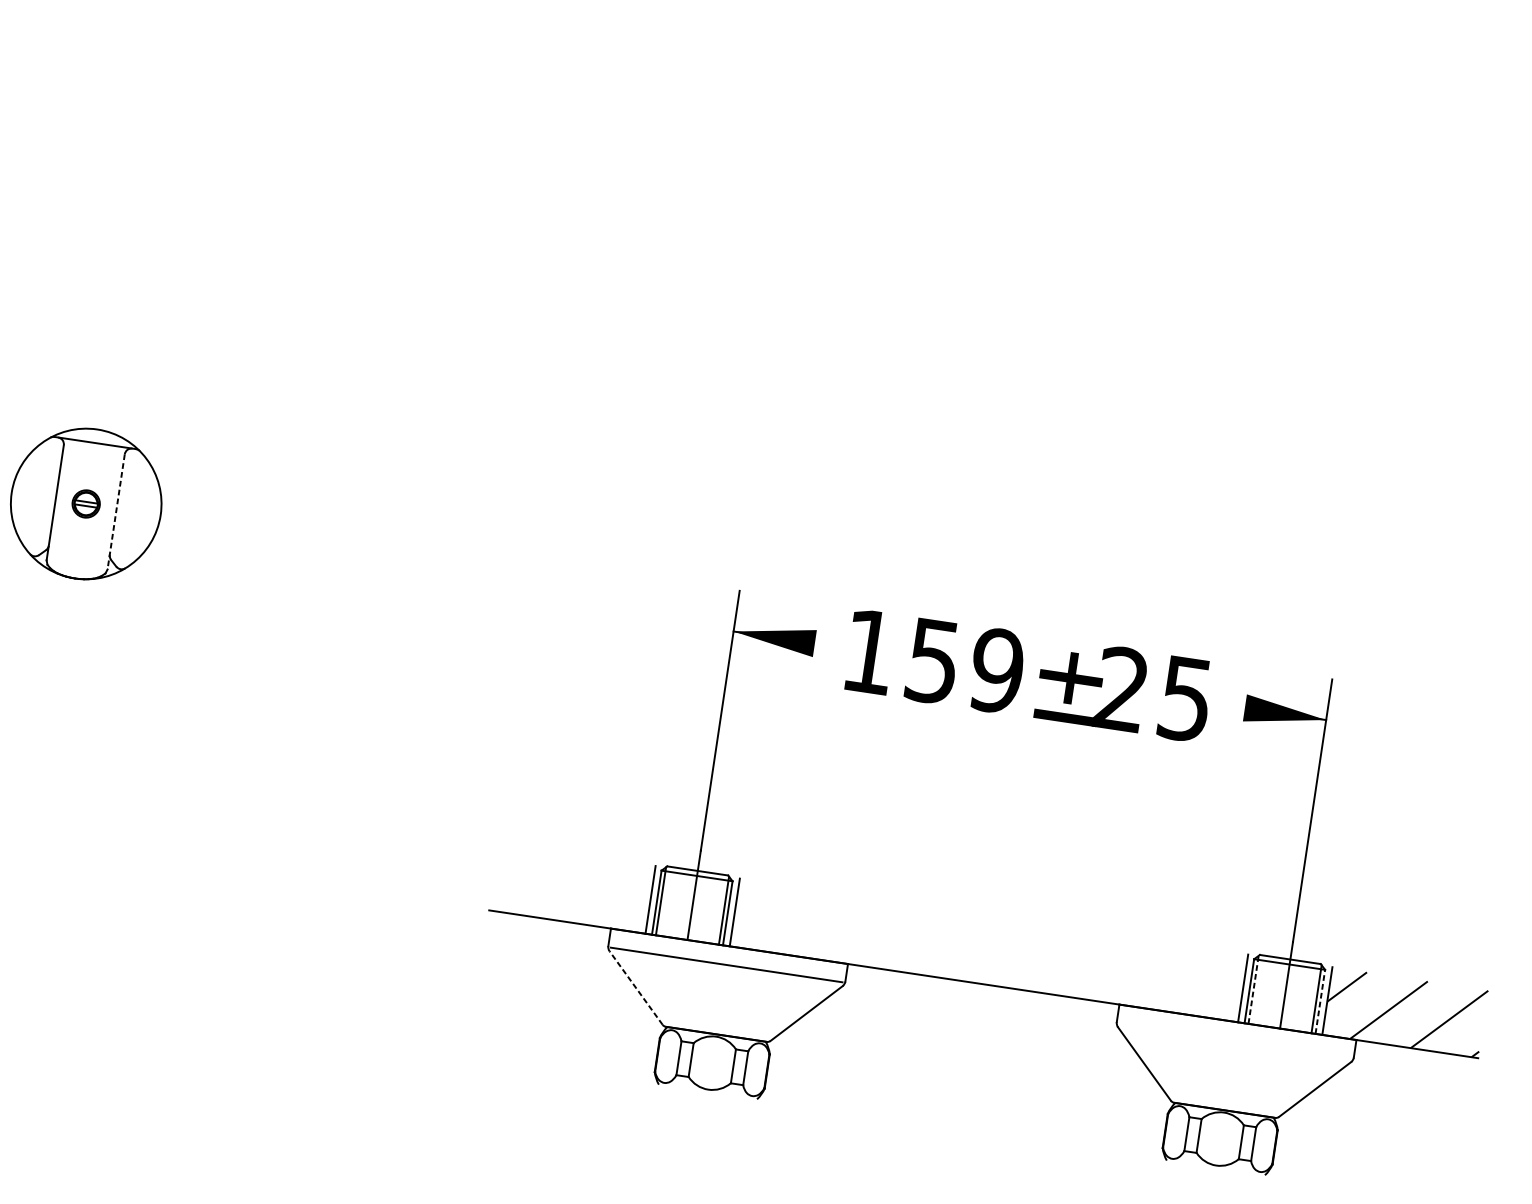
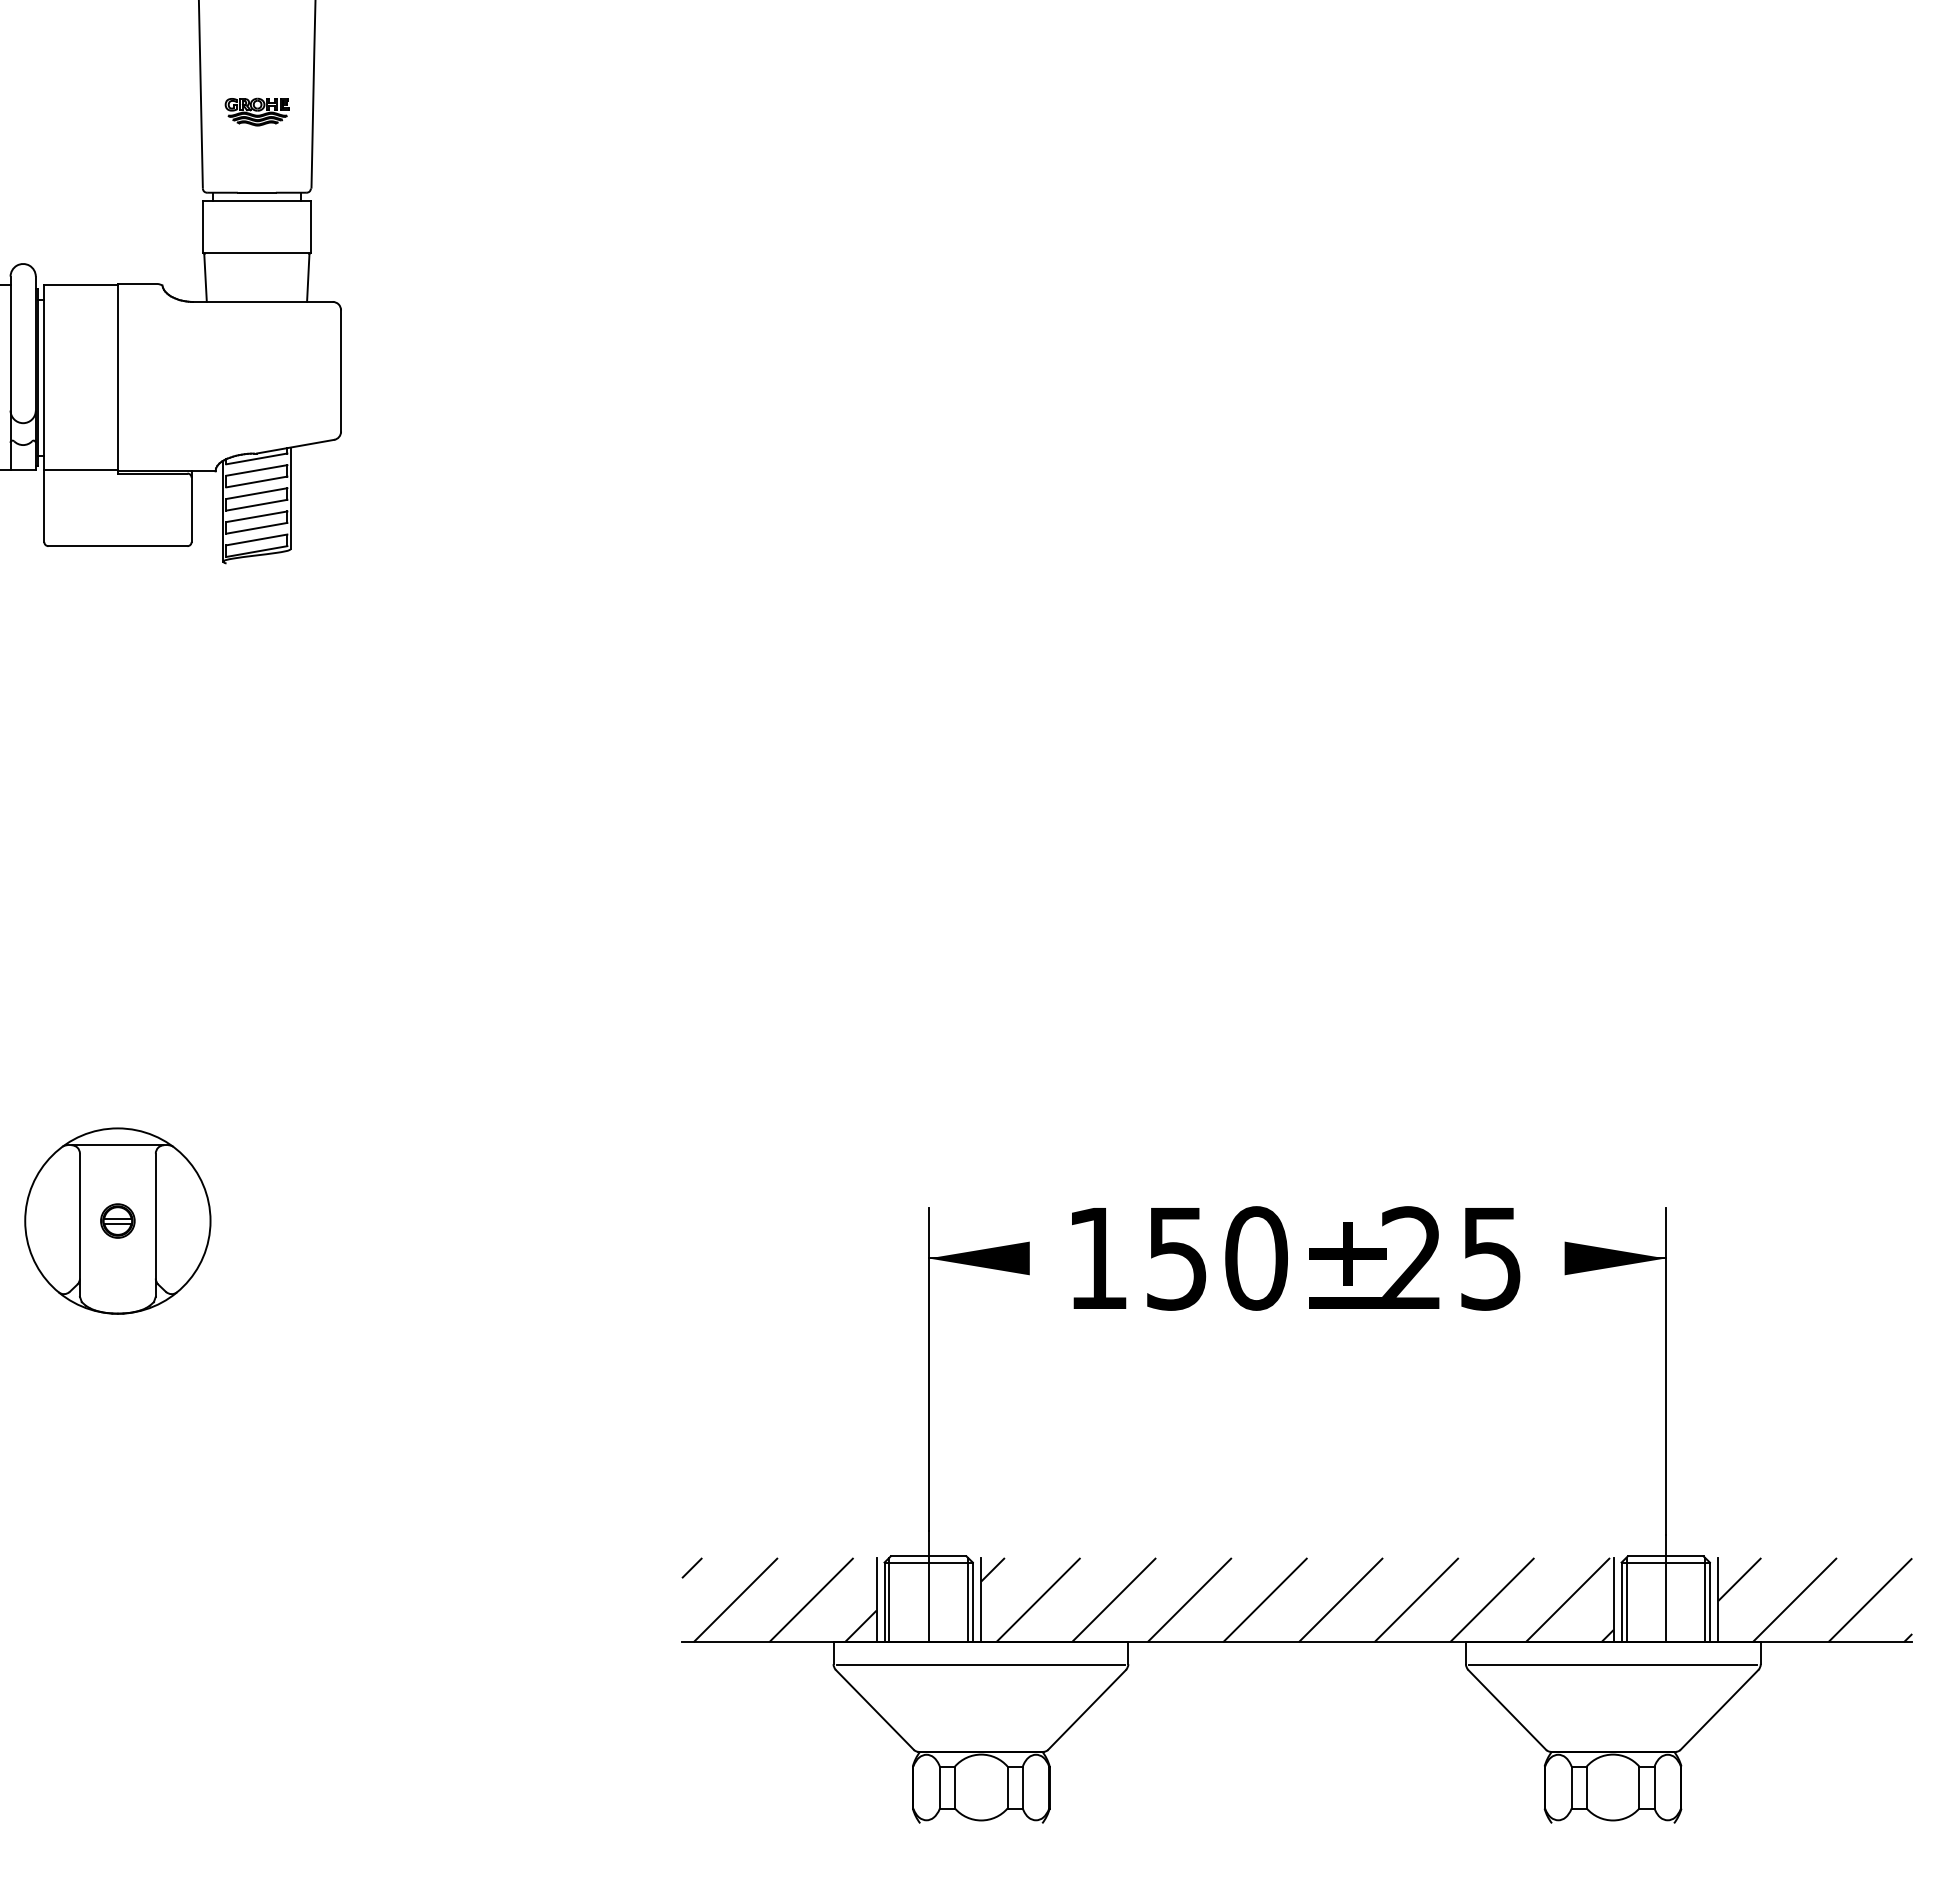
line: (115, 512) -> (155, 1225), dashed -> solid
text: (996, 670) -> (1255, 1258), 159 -> 150
hatch: (572, 888) -> (779, 1600), added
hatch: (989, 950) -> (1297, 1600), added
line: (635, 987) -> (874, 1709), dashed -> solid
line: (1253, 989) -> (1626, 1599), dashed -> solid
line: (1320, 1001) -> (1709, 1602), dashed -> solid
line: (1235, 1041) -> (1613, 1665), added

